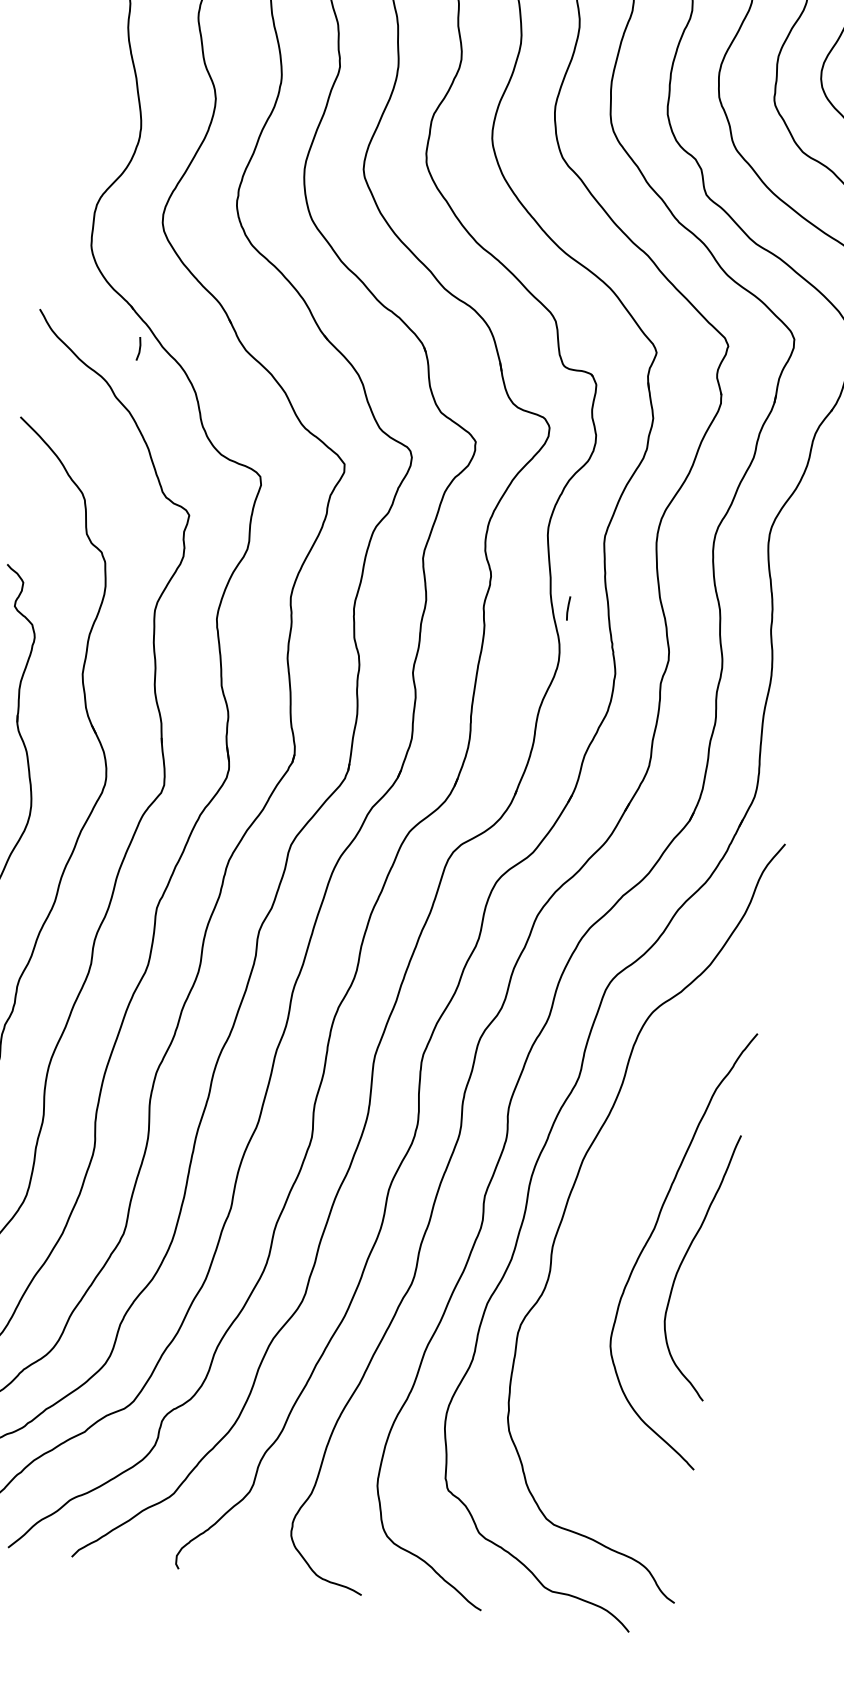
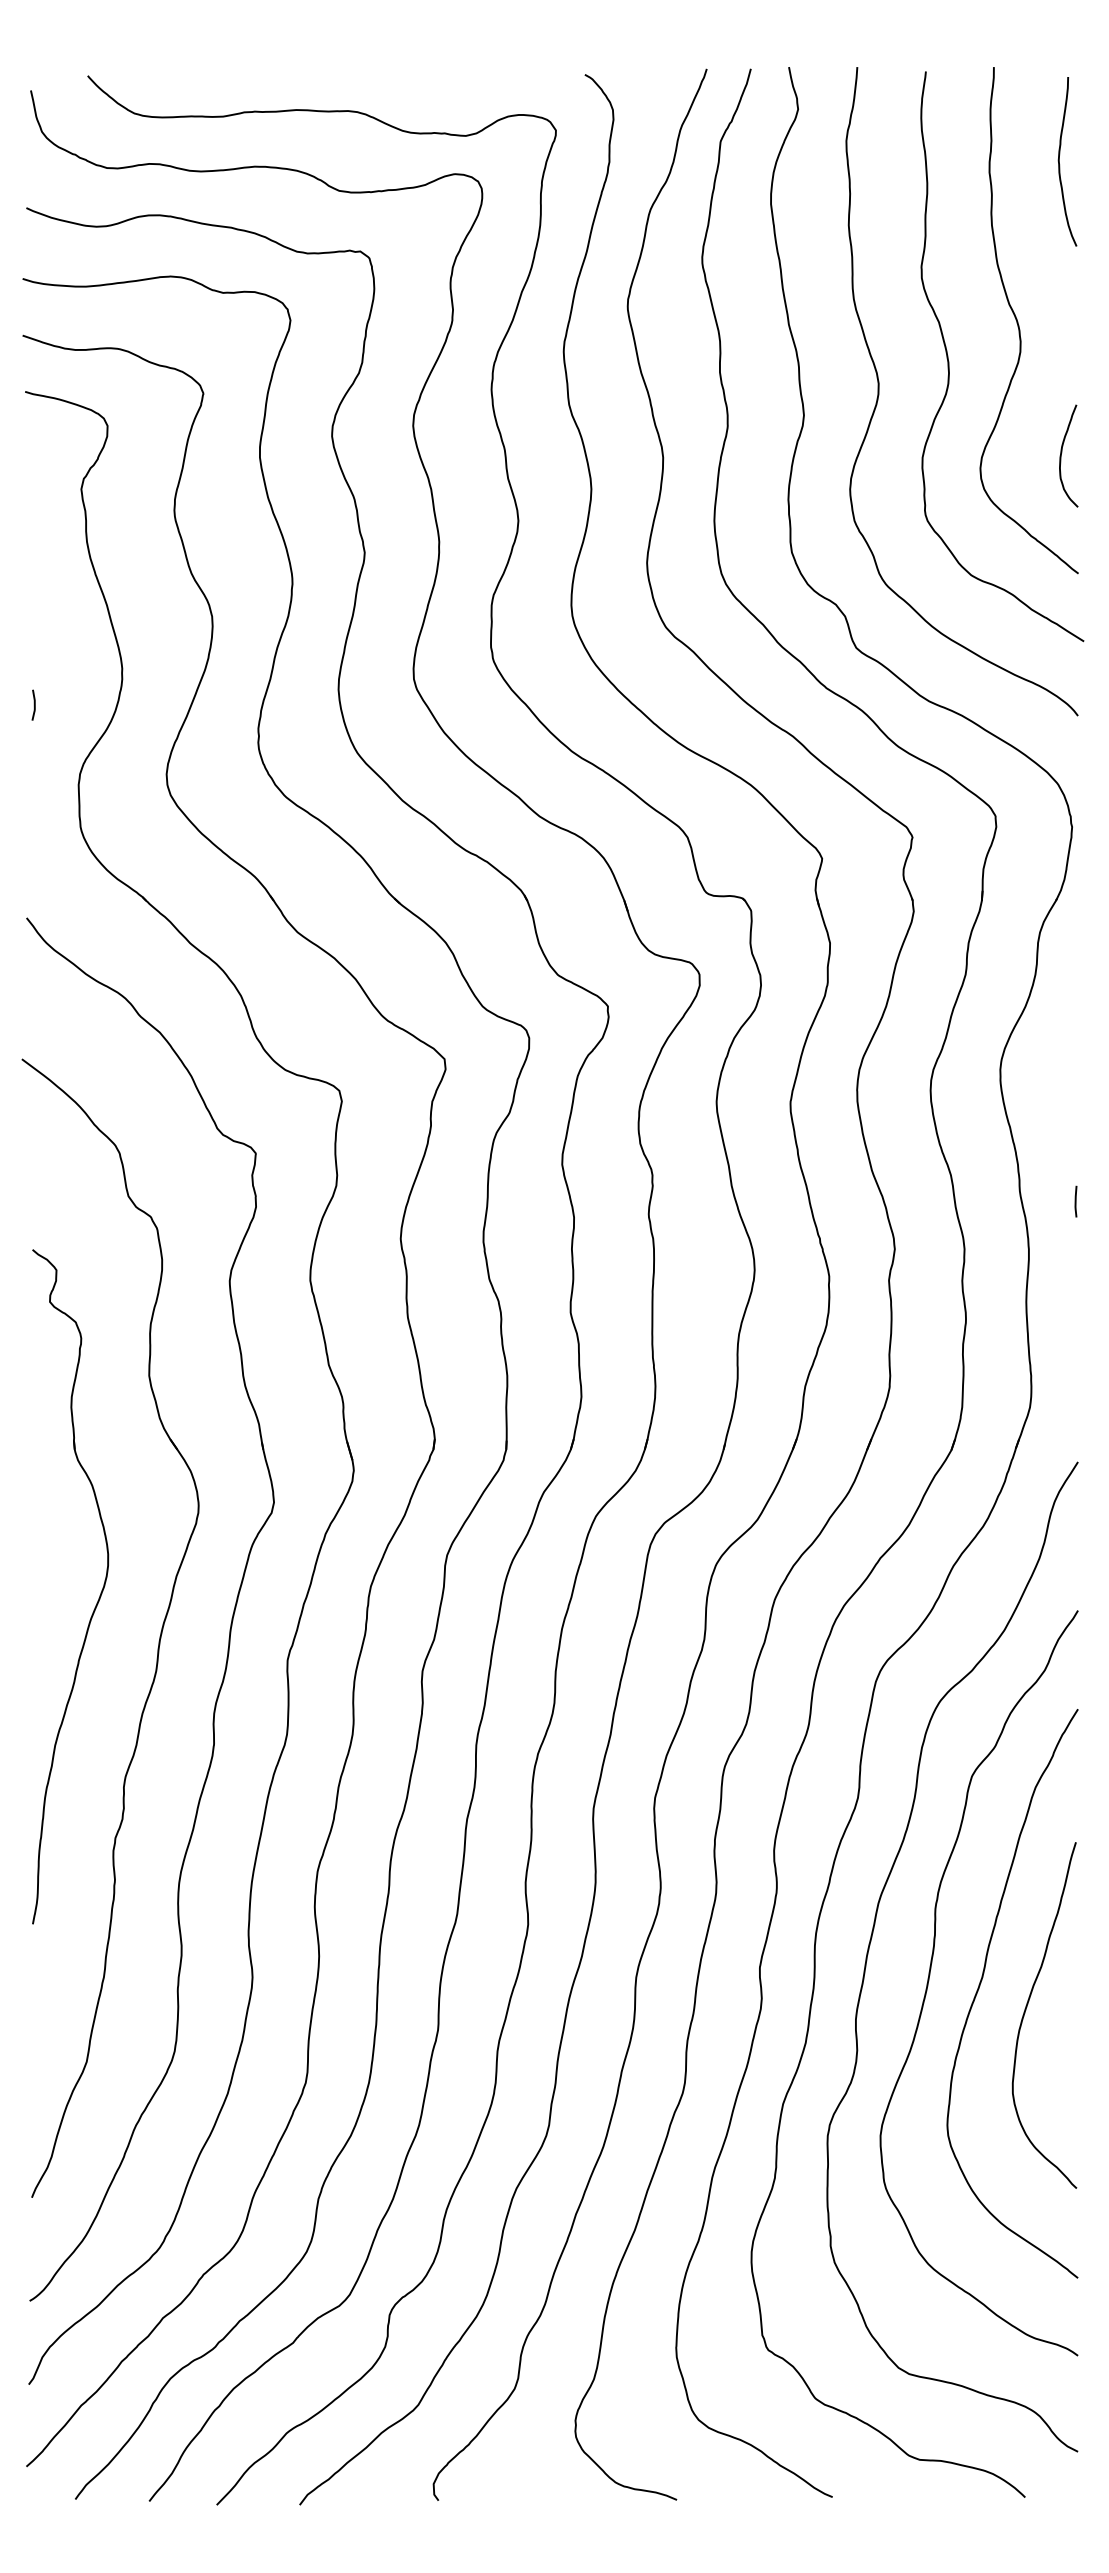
curve: (139, 348) -> (33, 704), moved
line: (567, 608) -> (1075, 1201), moved
curve: (614, 1221) -> (930, 1975), added

